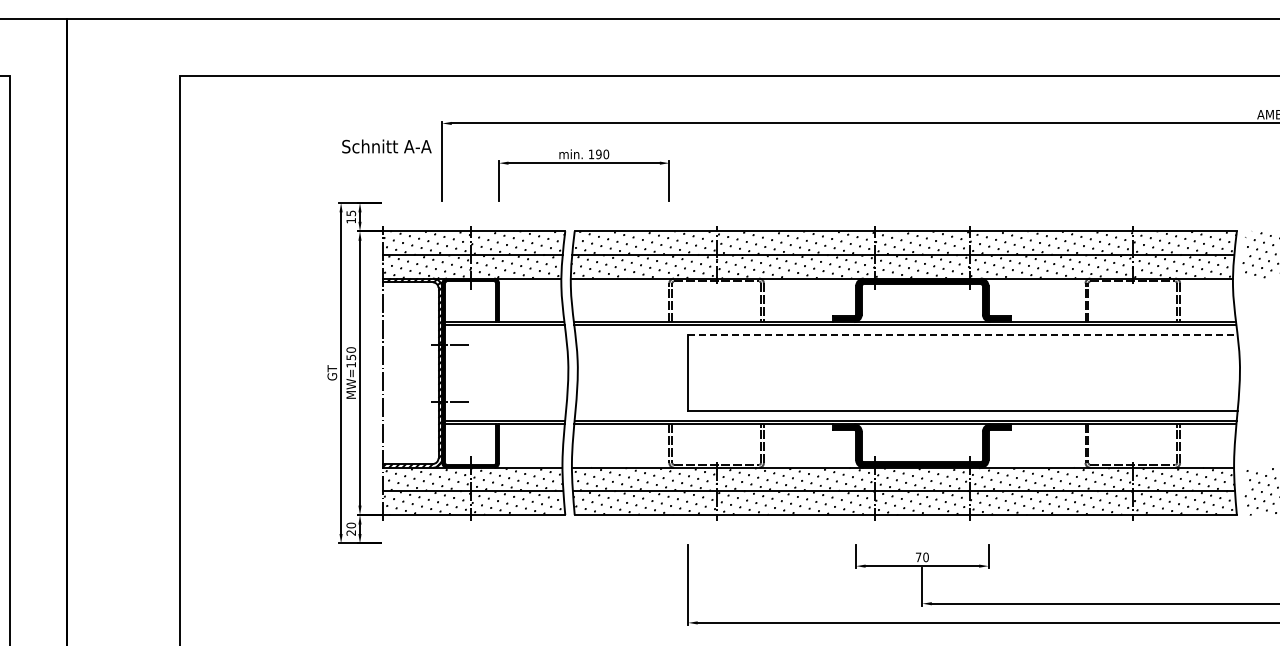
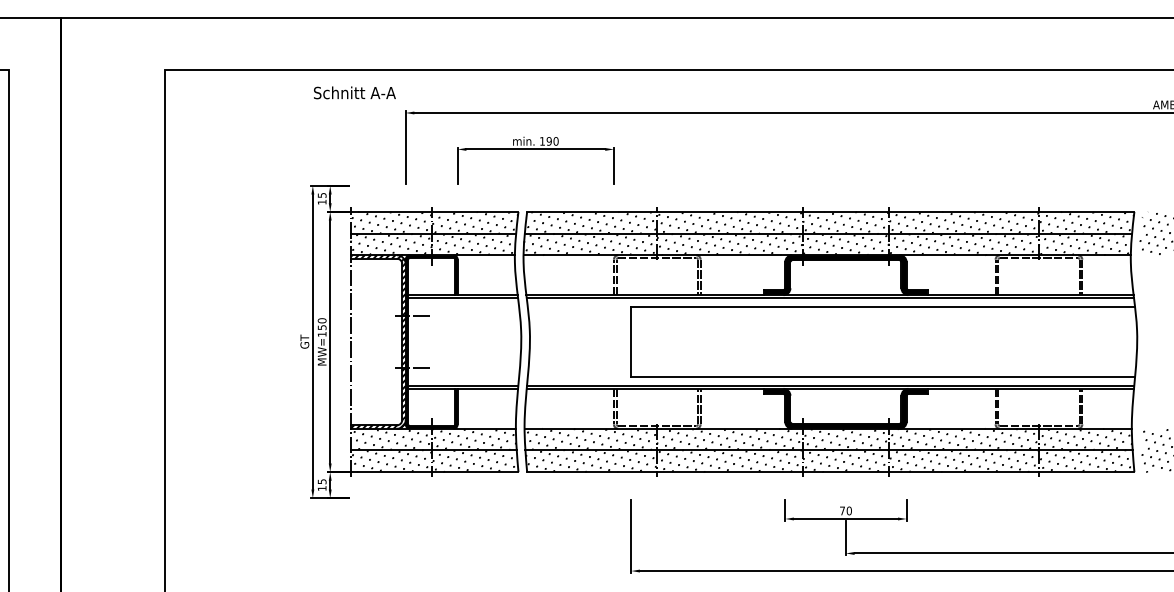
text: (386, 146) -> (354, 92), moved
line: (962, 335) -> (882, 307), dashed -> solid
text: (351, 528) -> (322, 484), 20 -> 15

